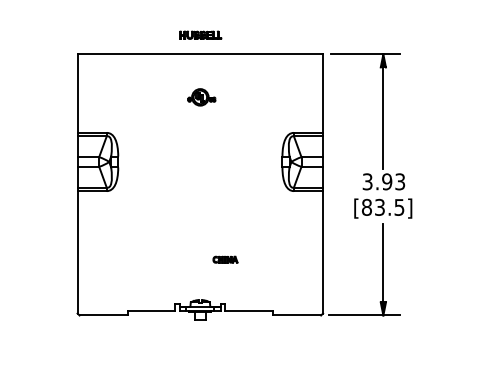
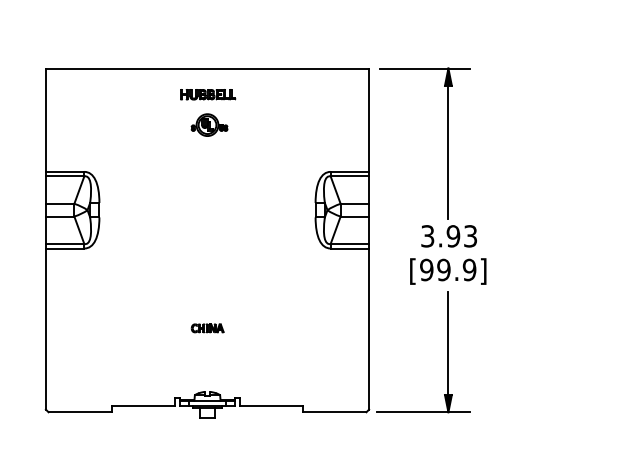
part: (200, 34) -> (207, 93), moved
text: (382, 206) -> (447, 268), [83.5] -> [99.9]
part: (225, 259) -> (207, 328), moved

